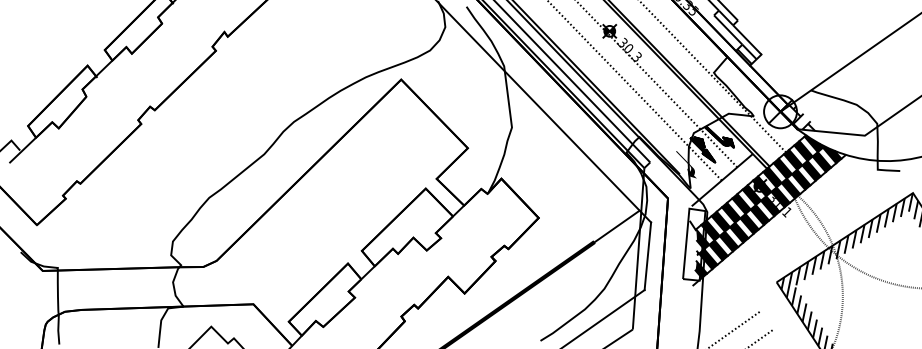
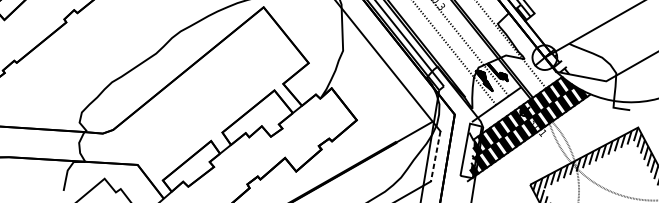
fill: (686, 164) -> (470, 90), removed
line: (647, 256) -> (435, 156), solid -> dashed

